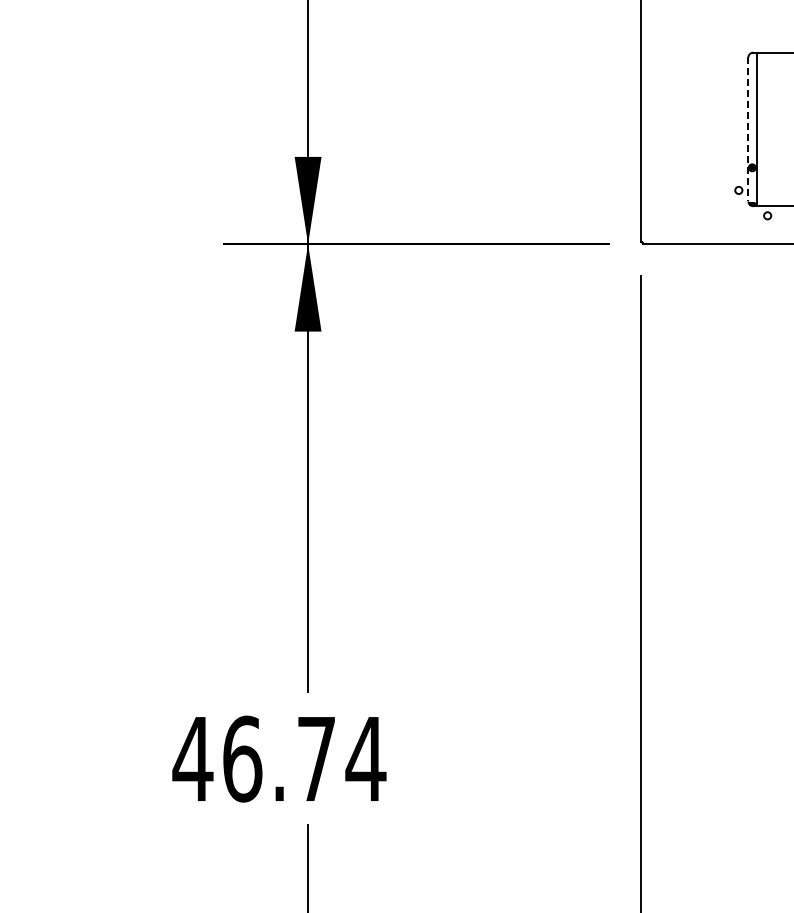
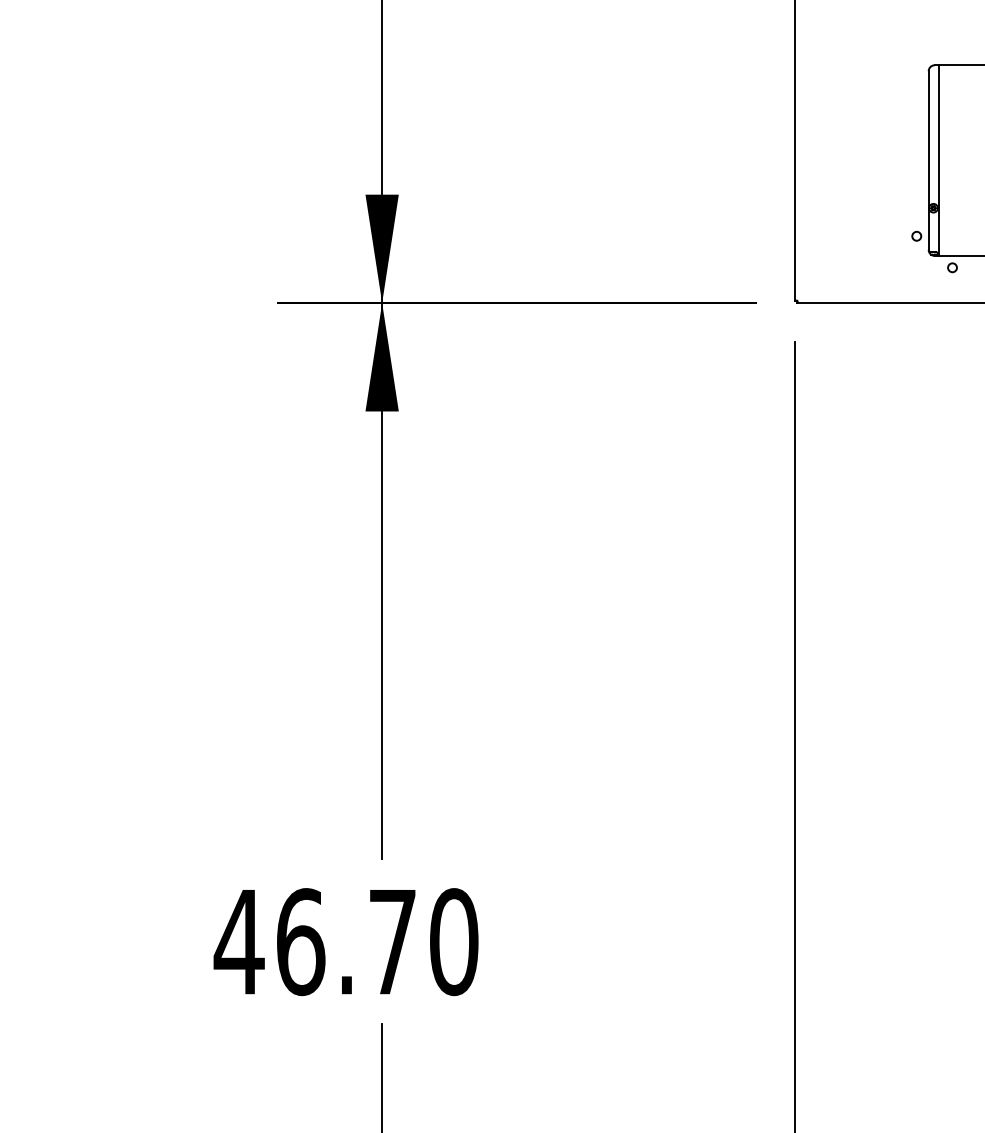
line: (748, 129) -> (928, 160), dashed -> solid
text: (365, 758) -> (453, 941), 46.74 -> 46.70

